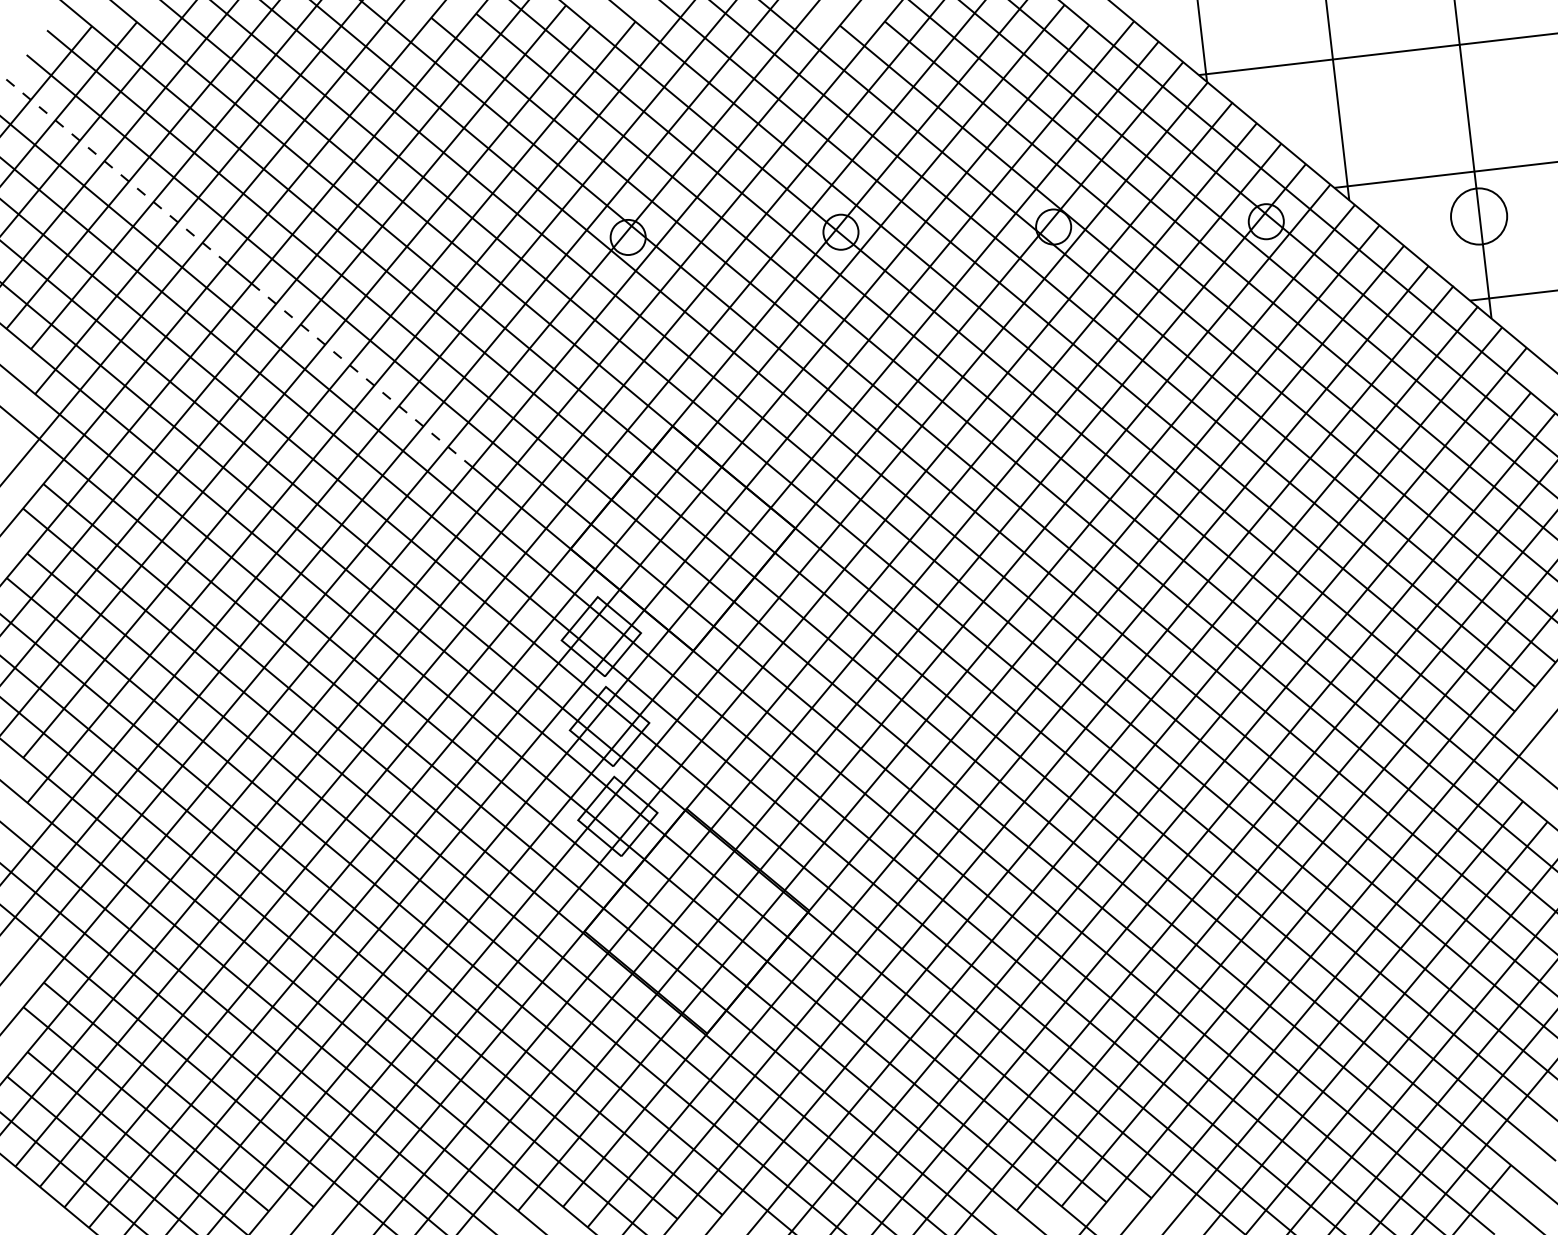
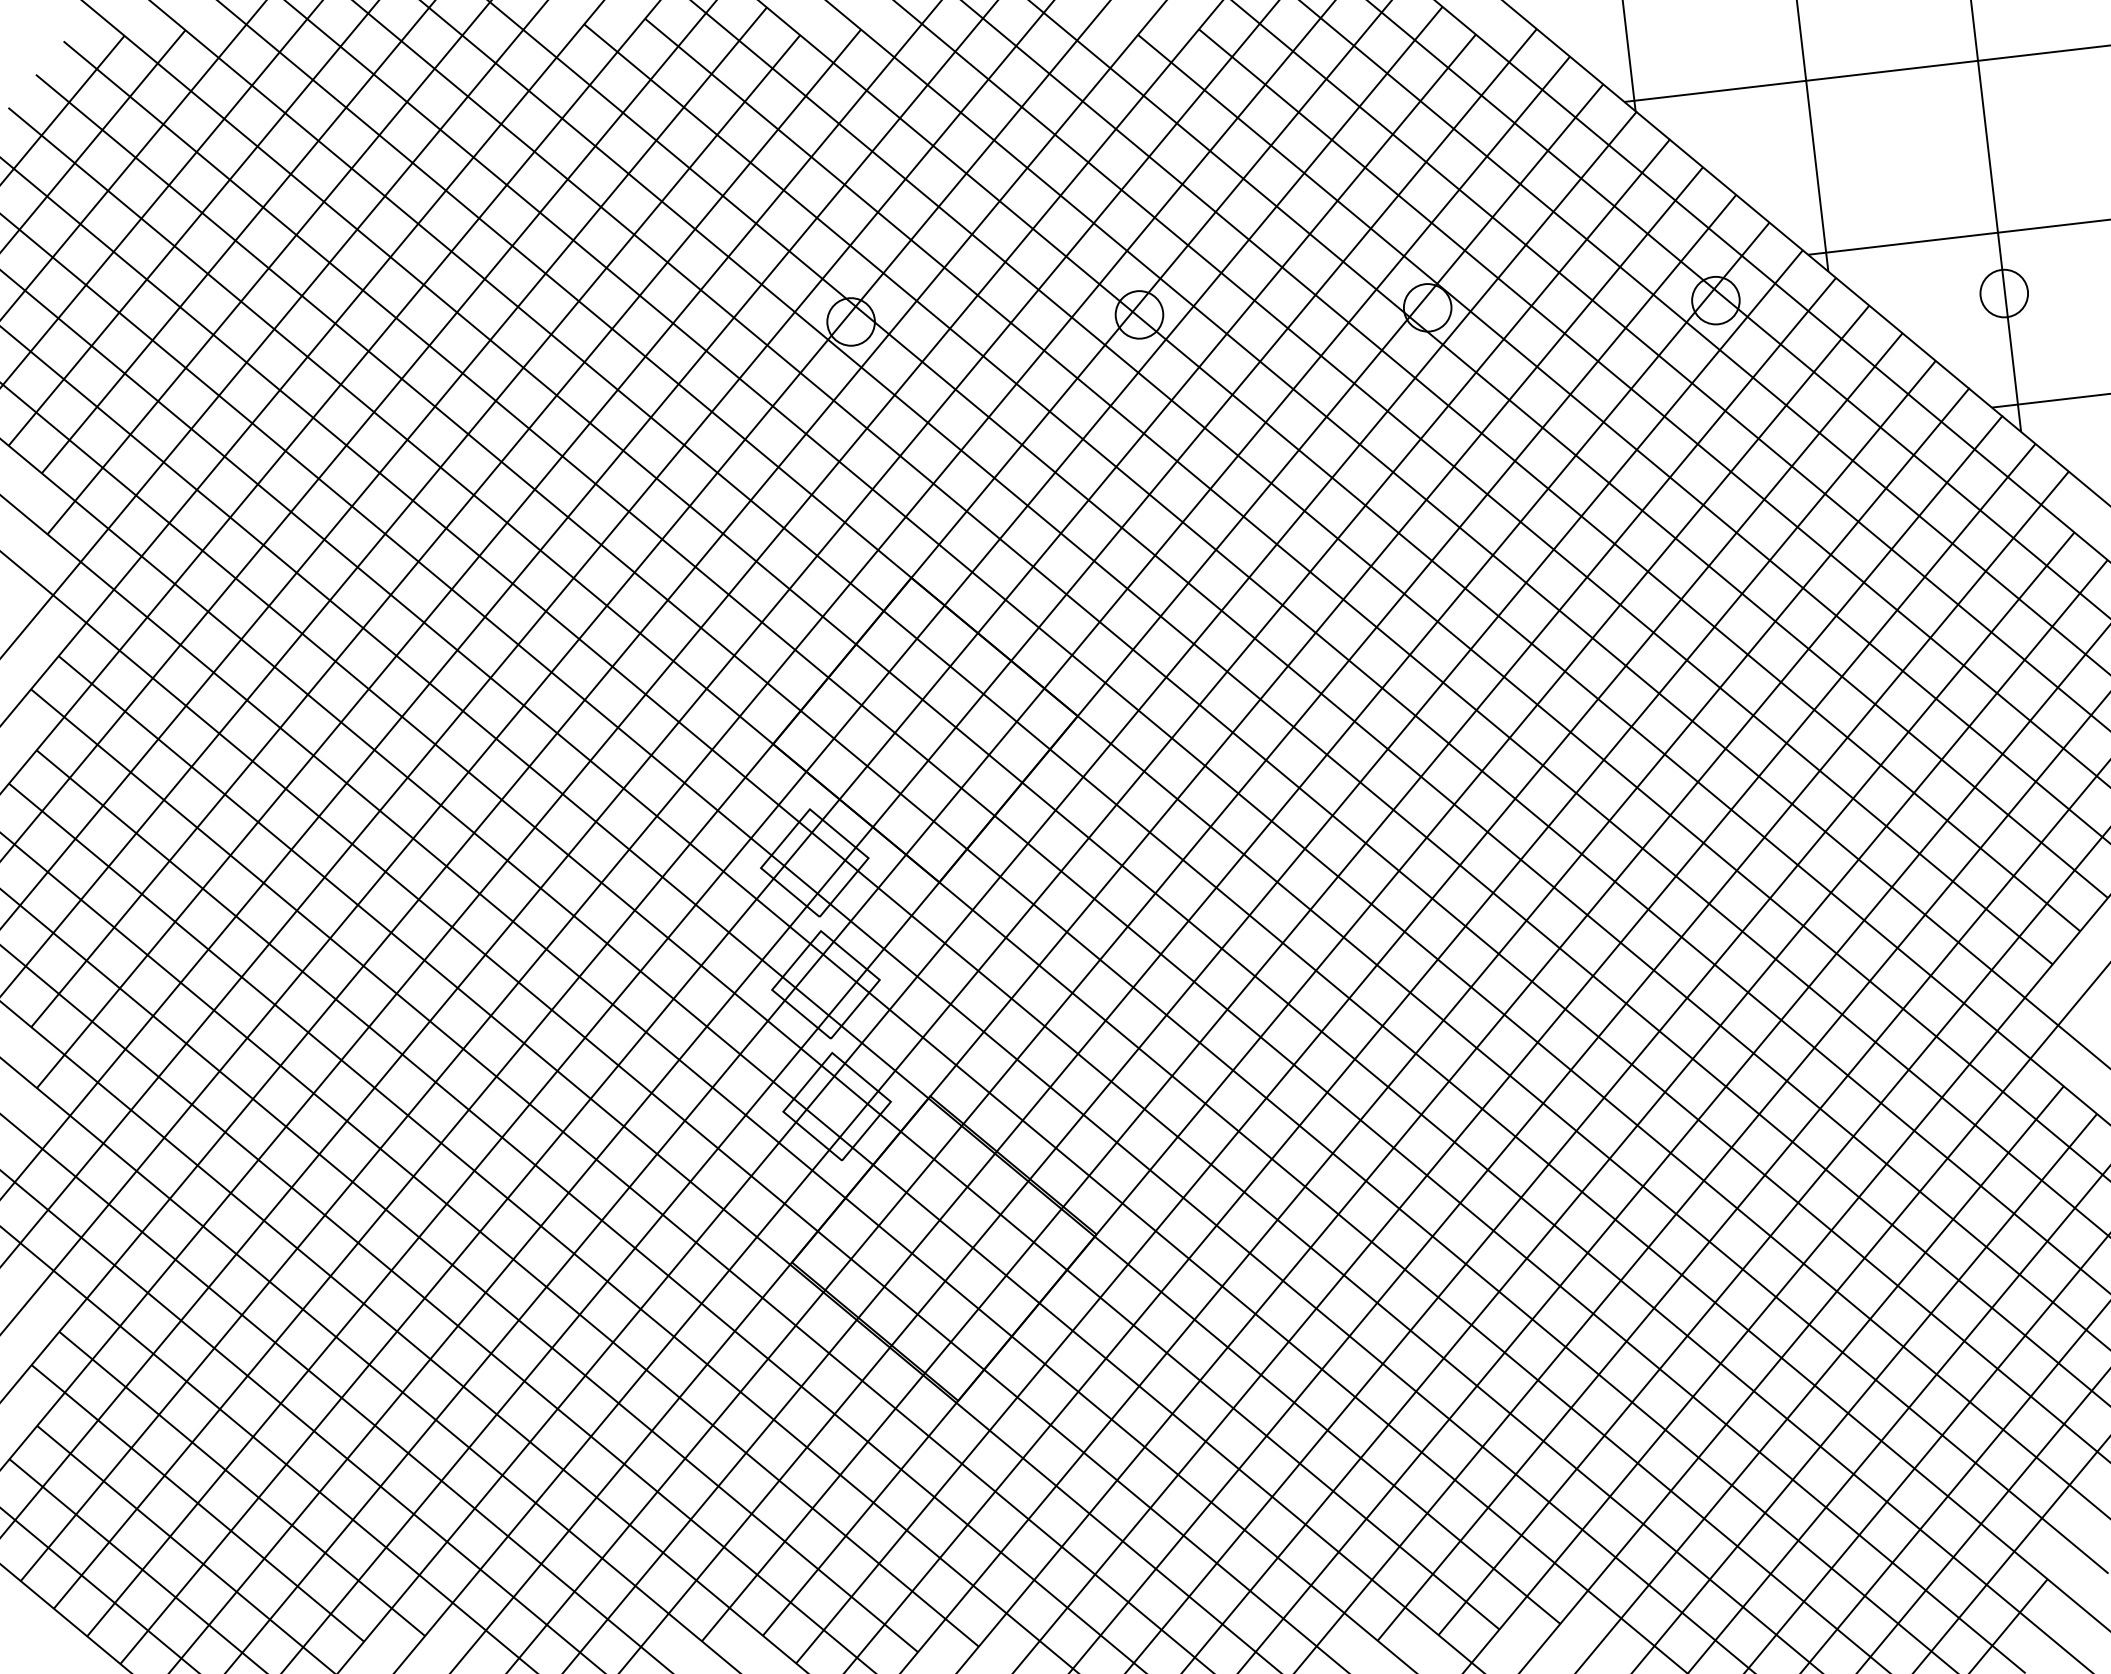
line: (116, 171) -> (157, 232), dashed -> solid
circle: (1479, 216) -> (2004, 293), size x0.62
line: (362, 375) -> (490, 508), dashed -> solid

